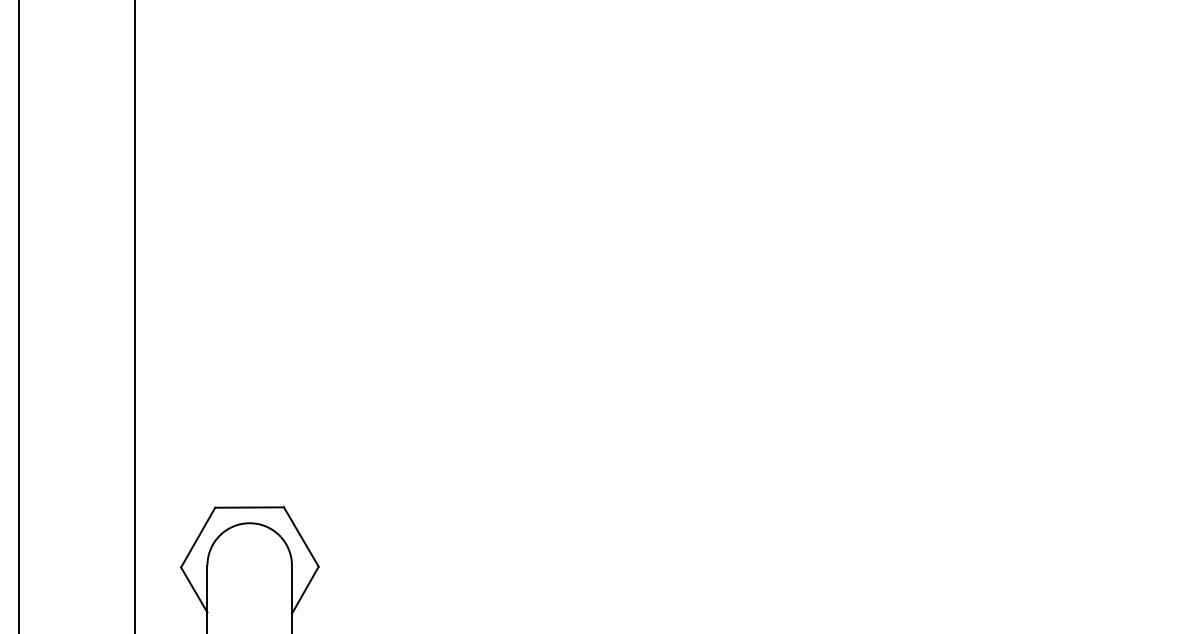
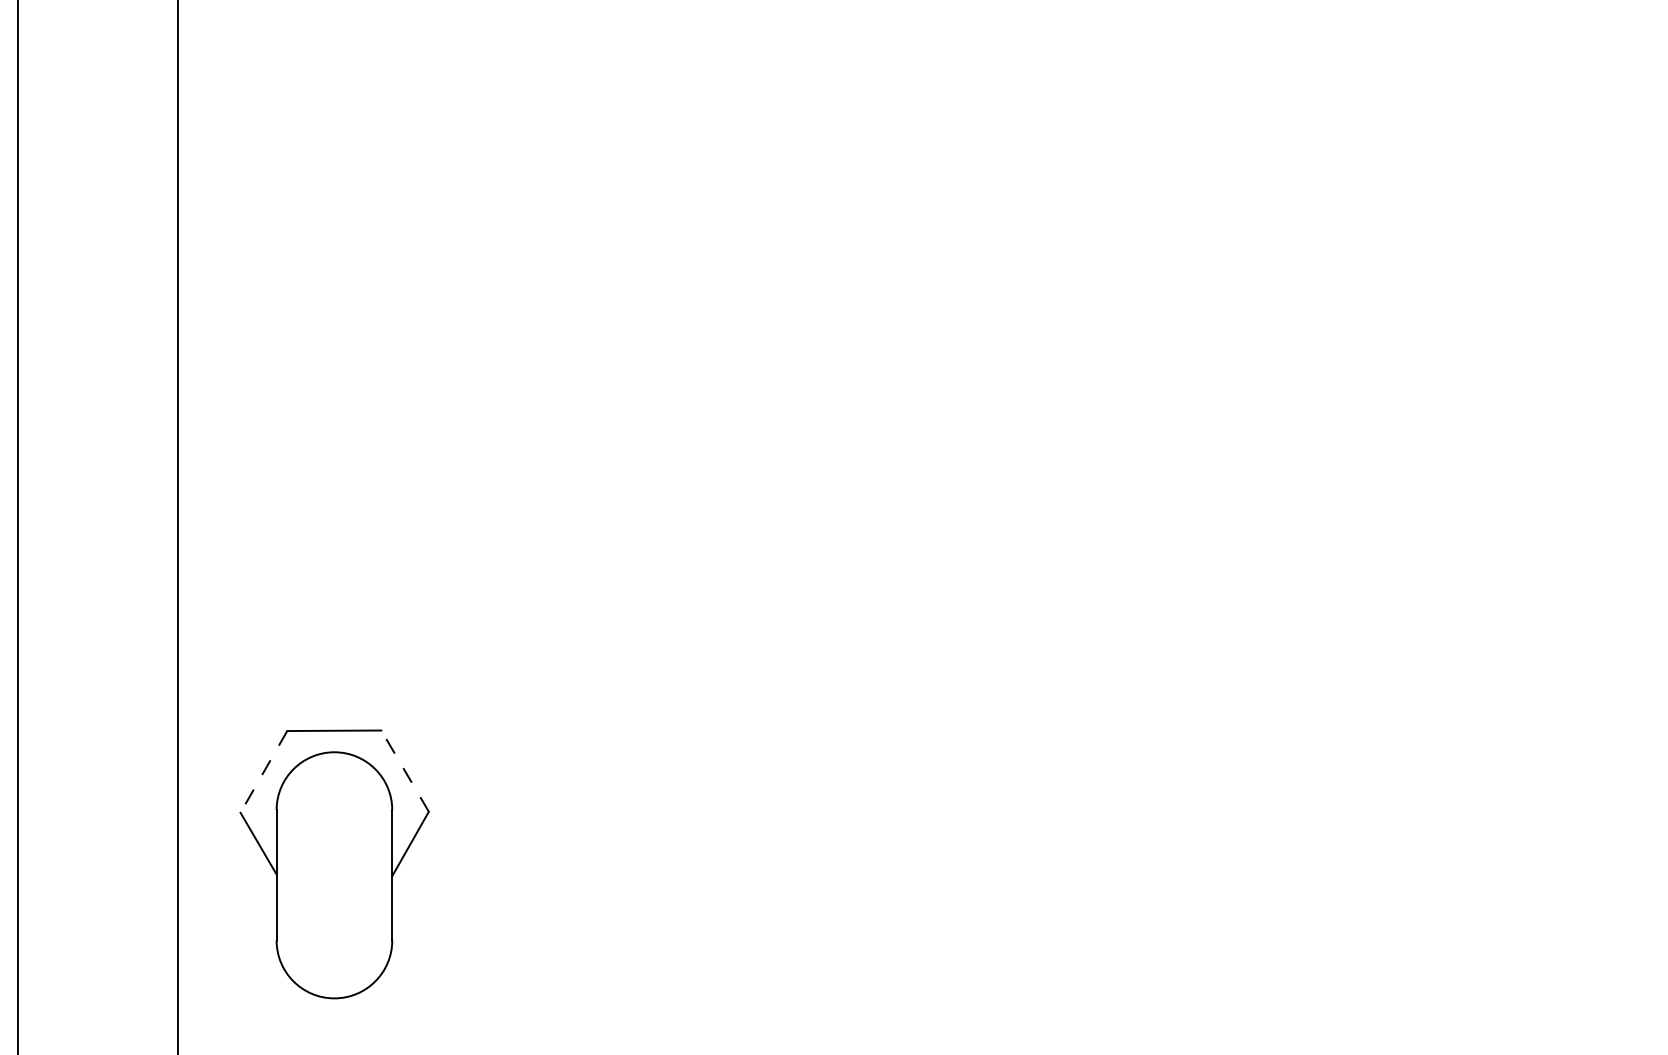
line: (300, 536) -> (404, 770), solid -> dashed
line: (197, 538) -> (263, 772), solid -> dashed

